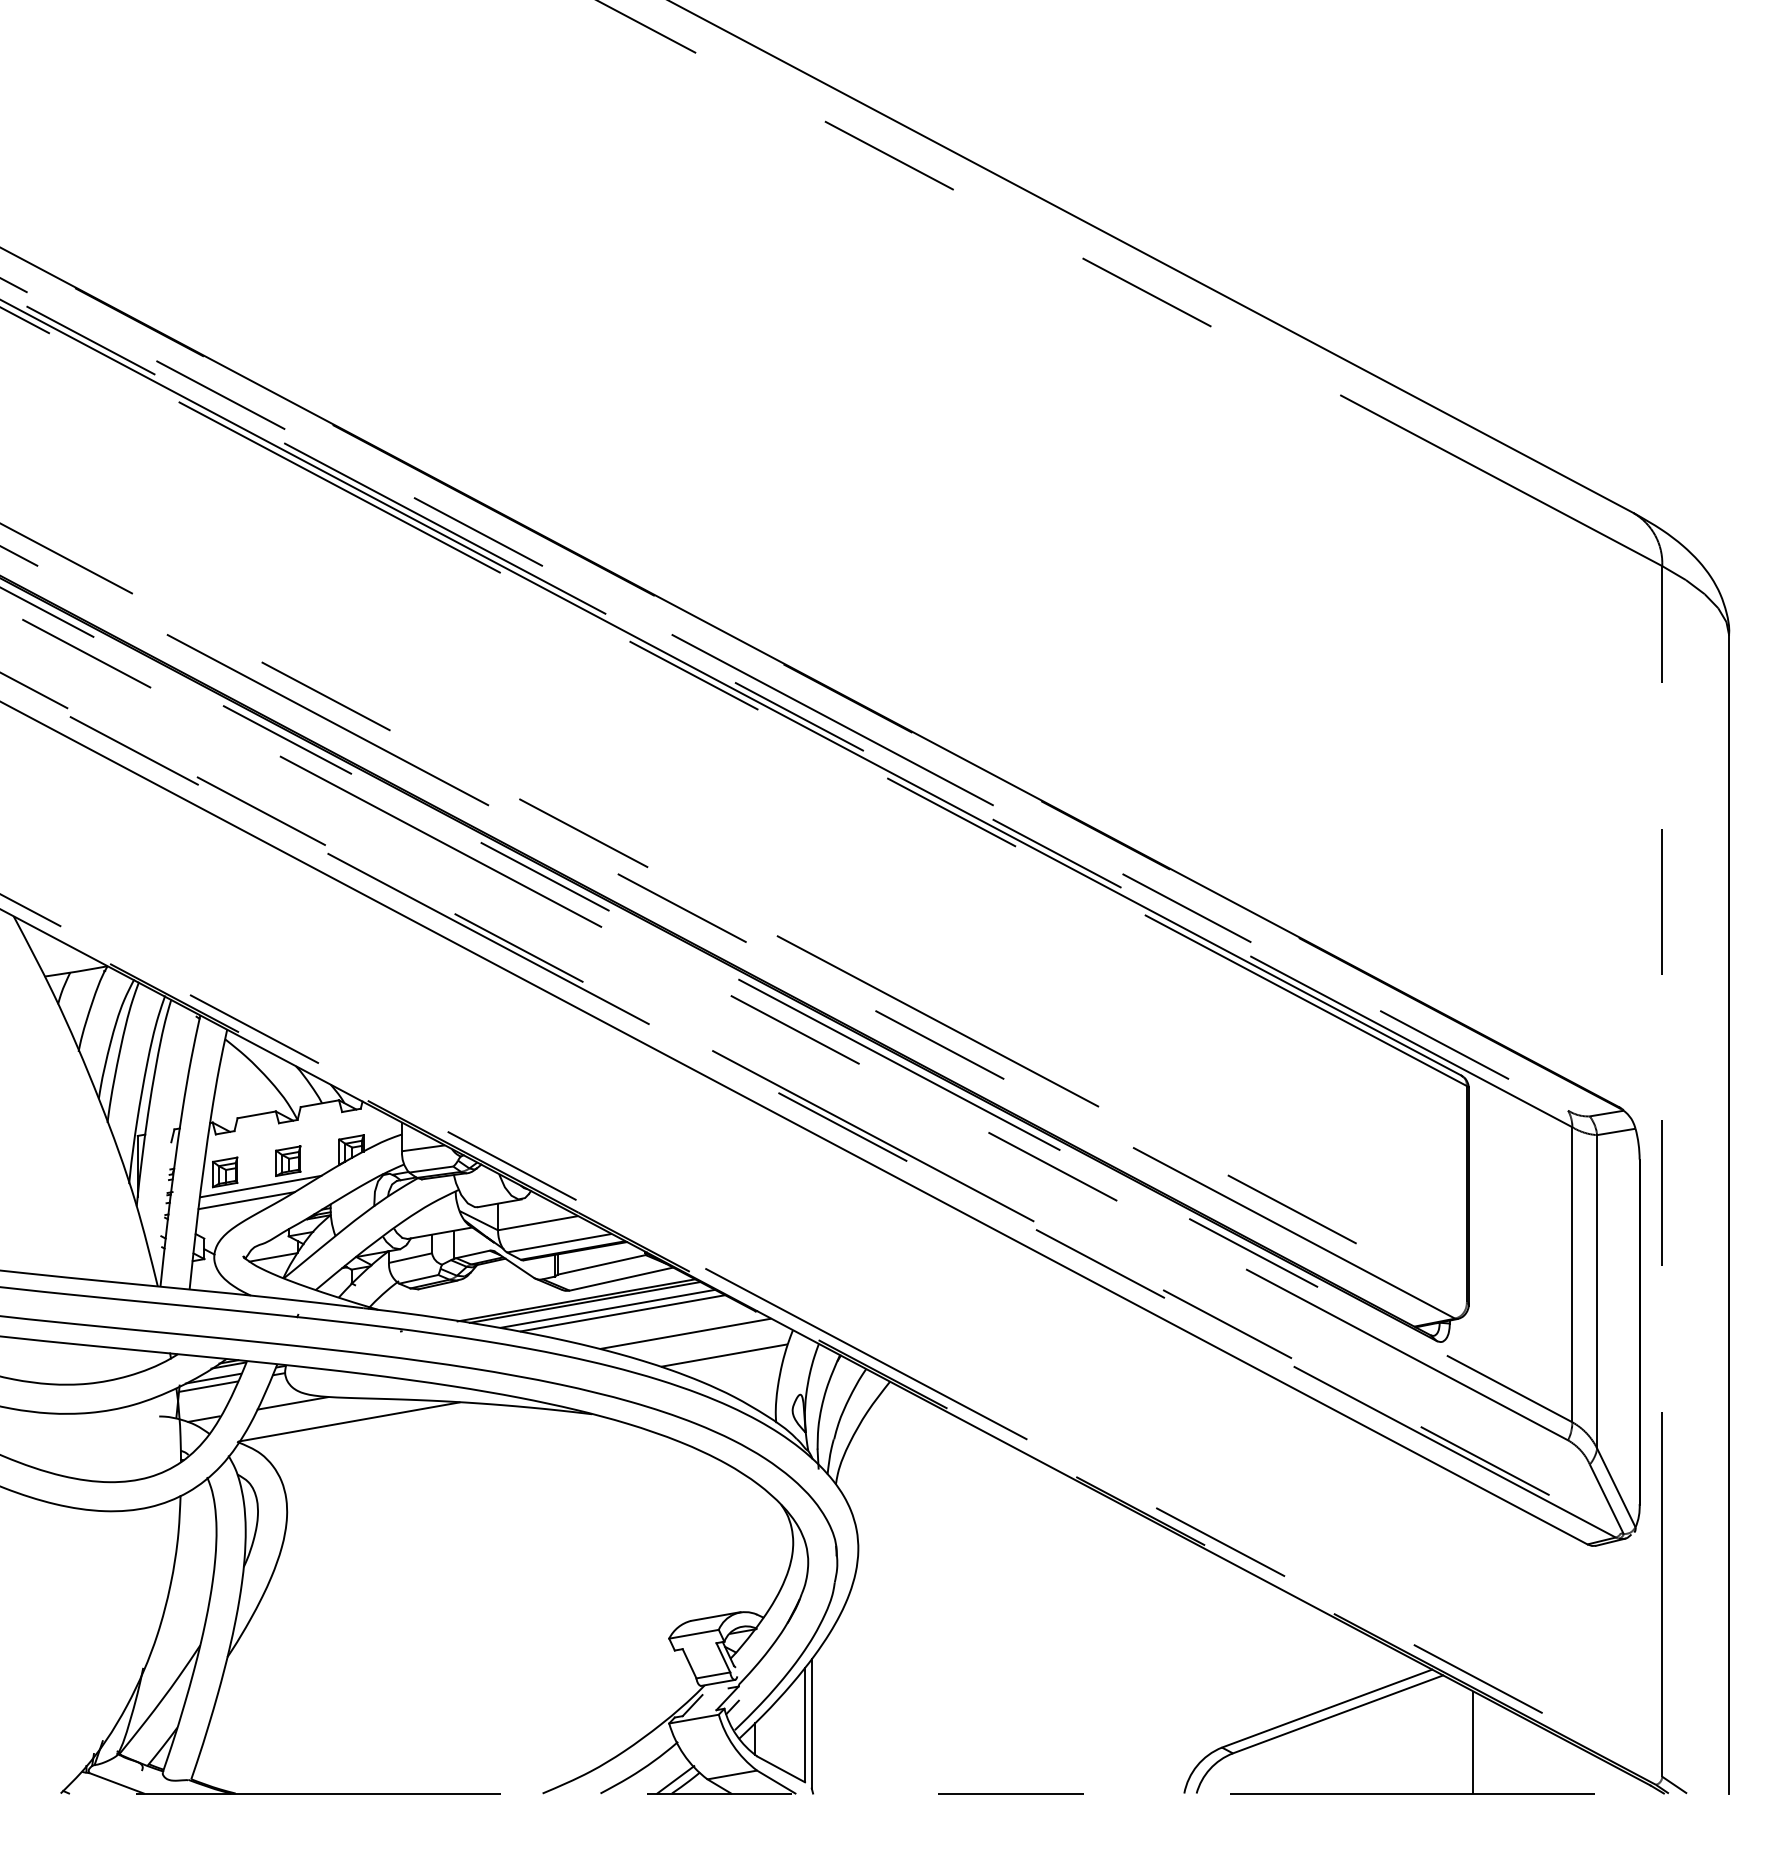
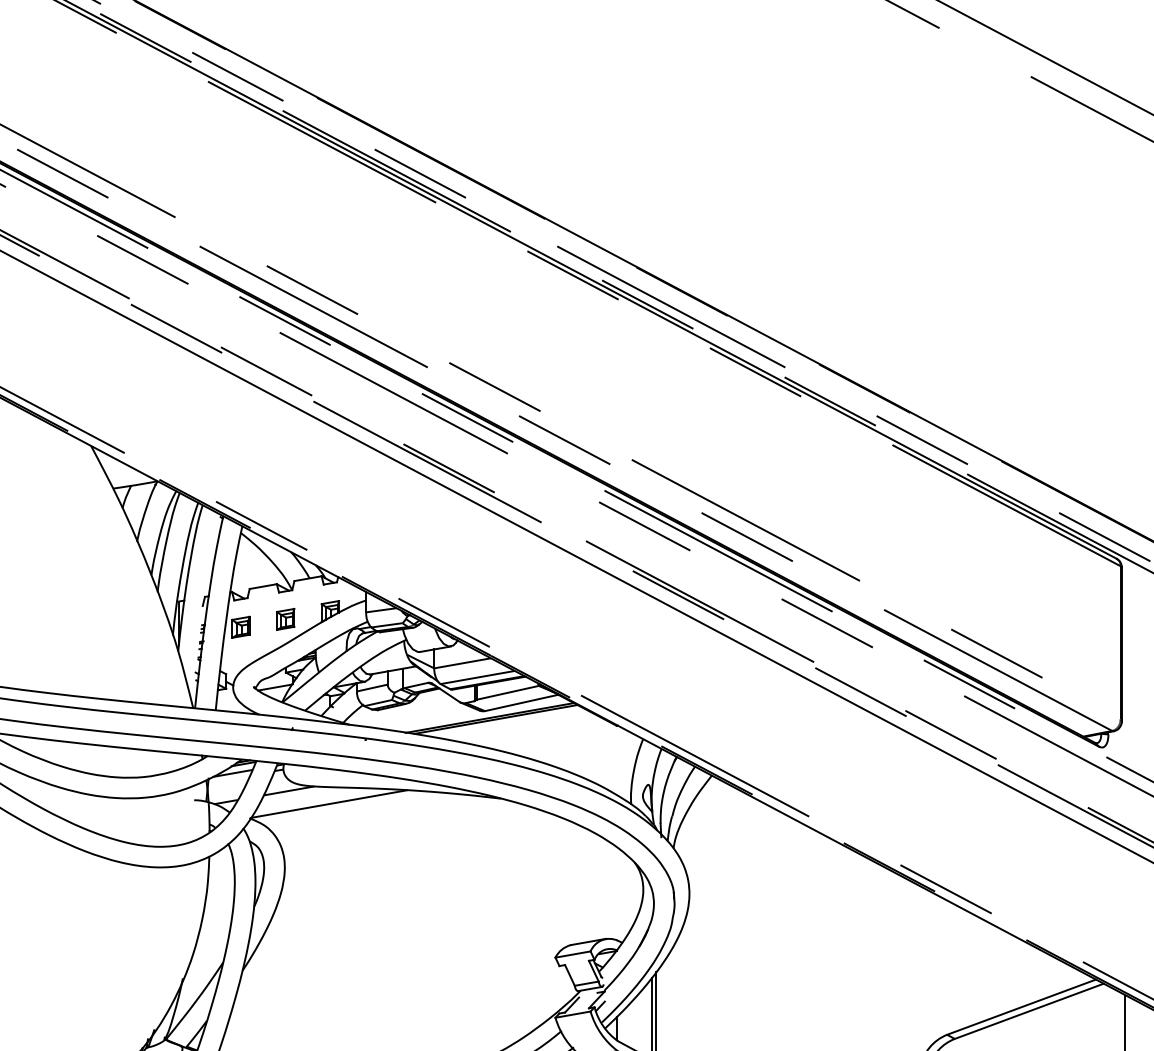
line: (260, 1186) -> (265, 637), removed
line: (246, 1200) -> (256, 647), removed
line: (607, 1308) -> (511, 723), removed
line: (622, 1313) -> (522, 727), removed
line: (685, 1333) -> (567, 741), removed
line: (723, 1355) -> (593, 757), removed
line: (208, 1386) -> (229, 779), removed

